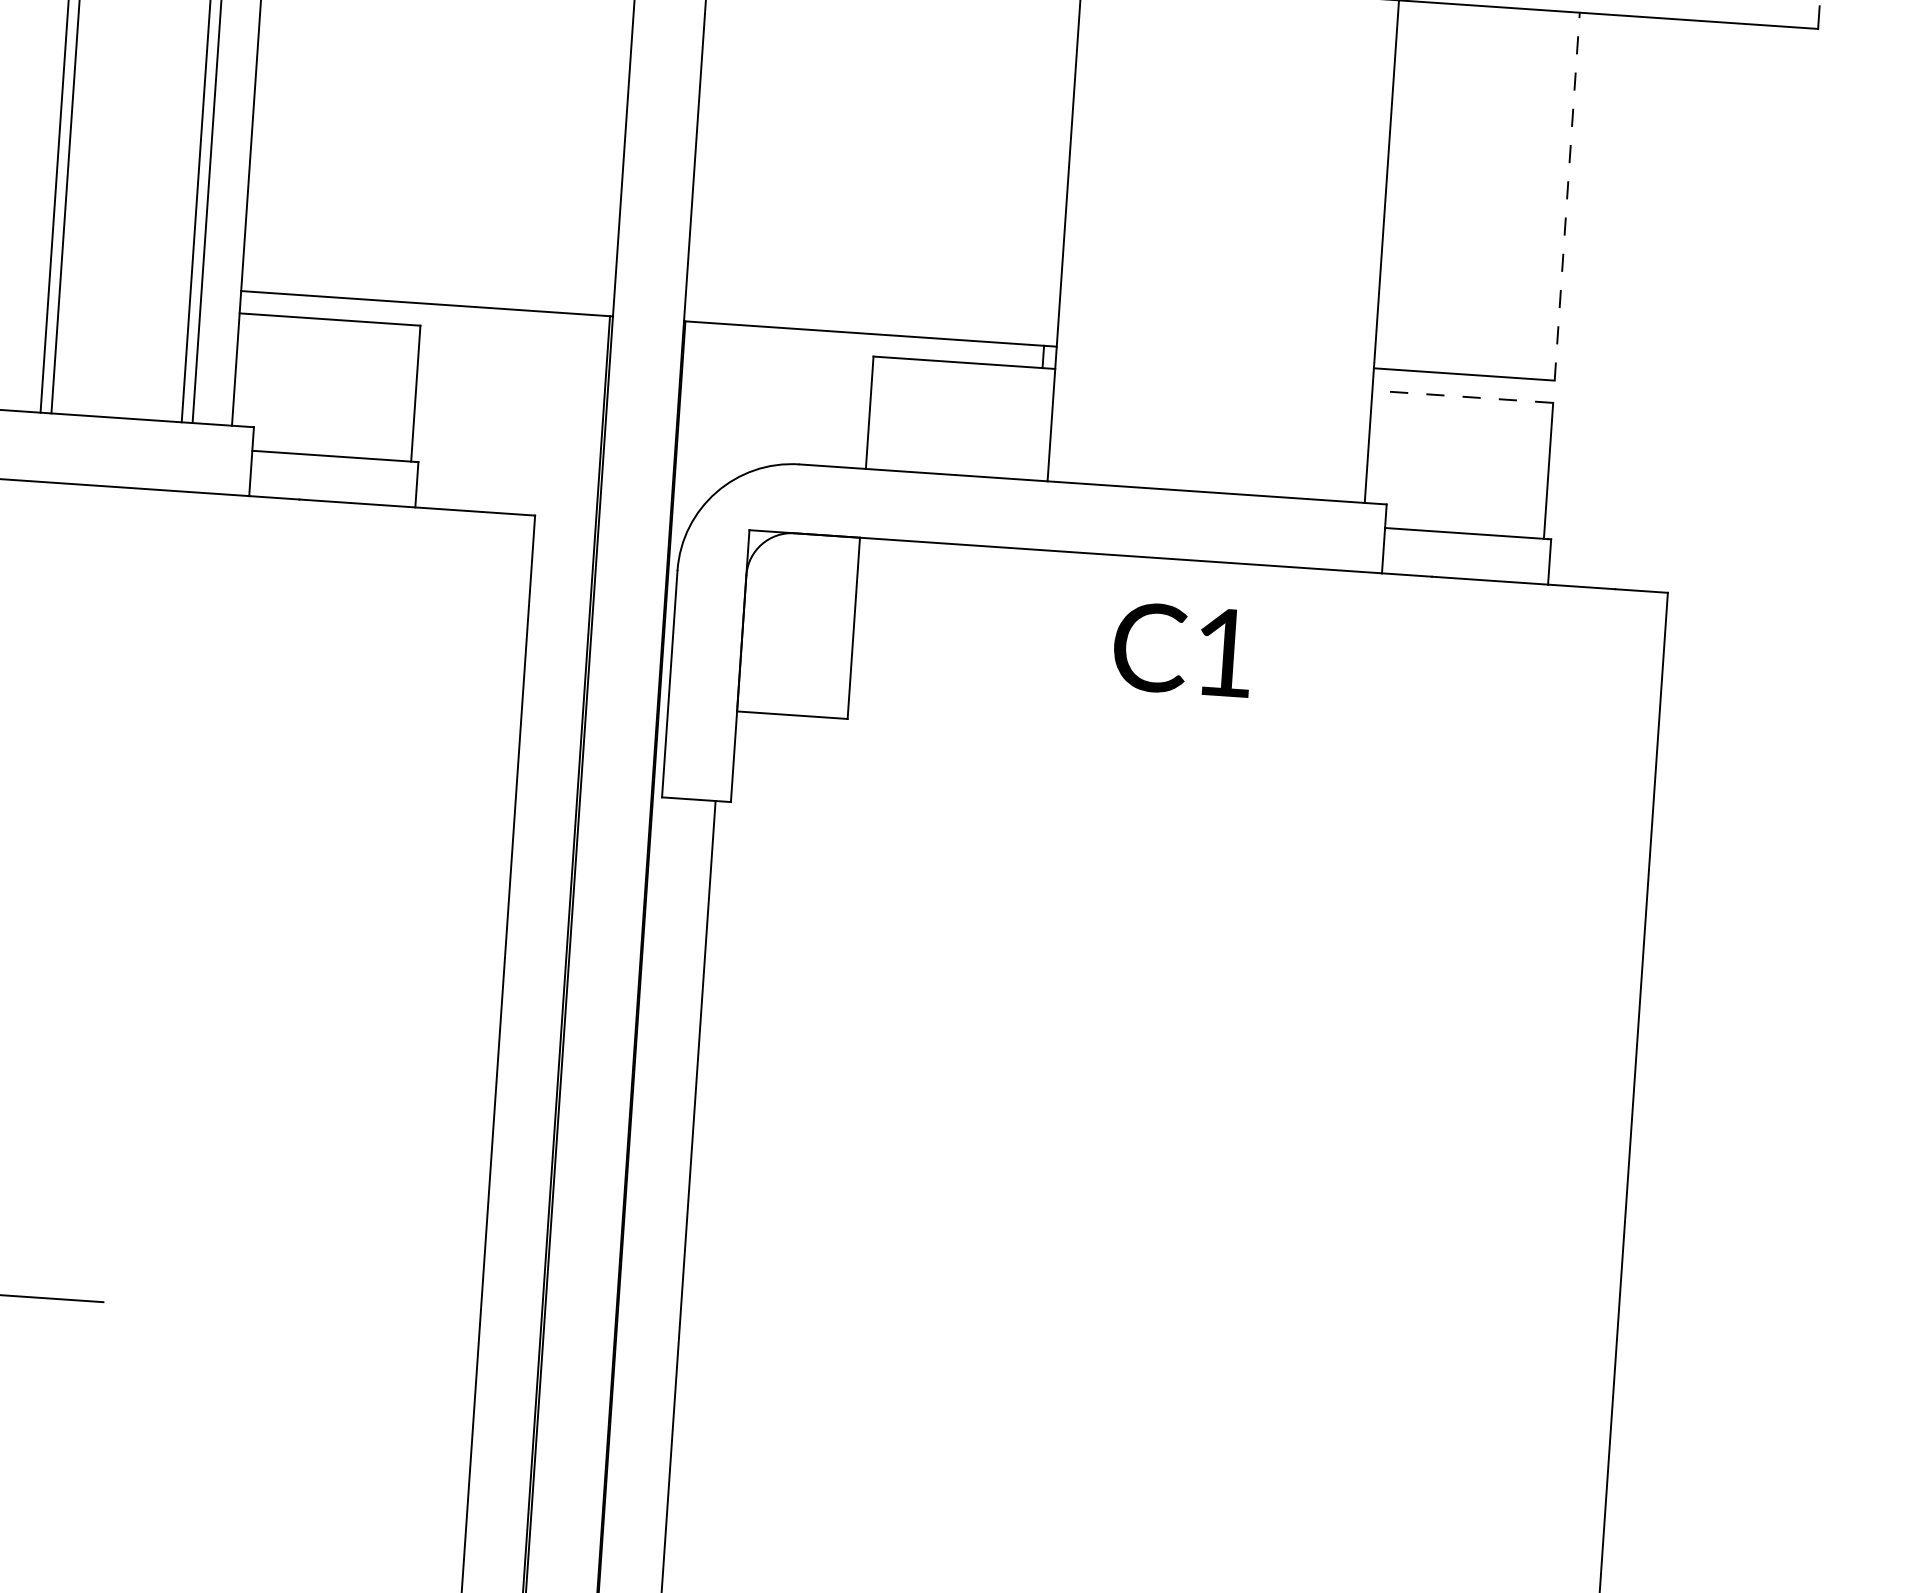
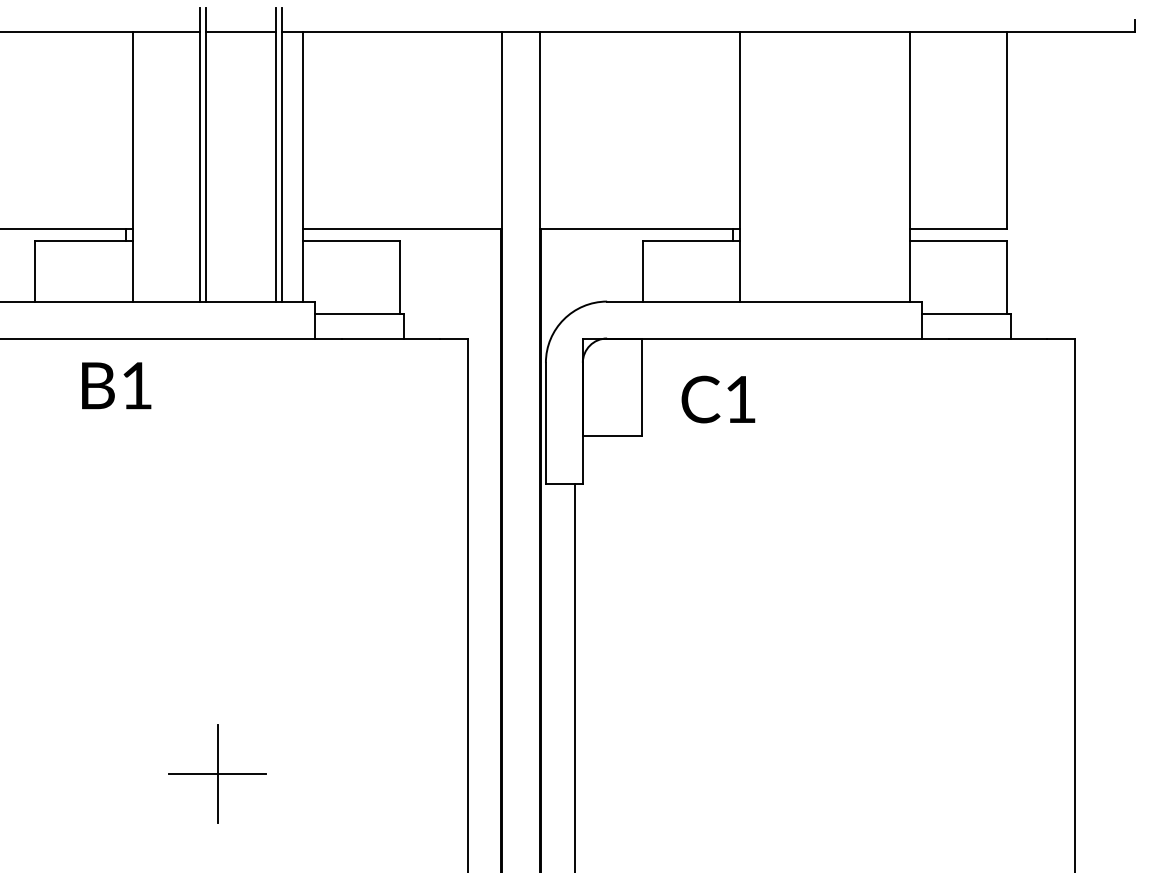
line: (1567, 196) -> (1007, 130), dashed -> solid
line: (1462, 397) -> (958, 241), dashed -> solid
text: (1182, 649) -> (718, 399), moved
line: (12, 1295) -> (217, 773), added

